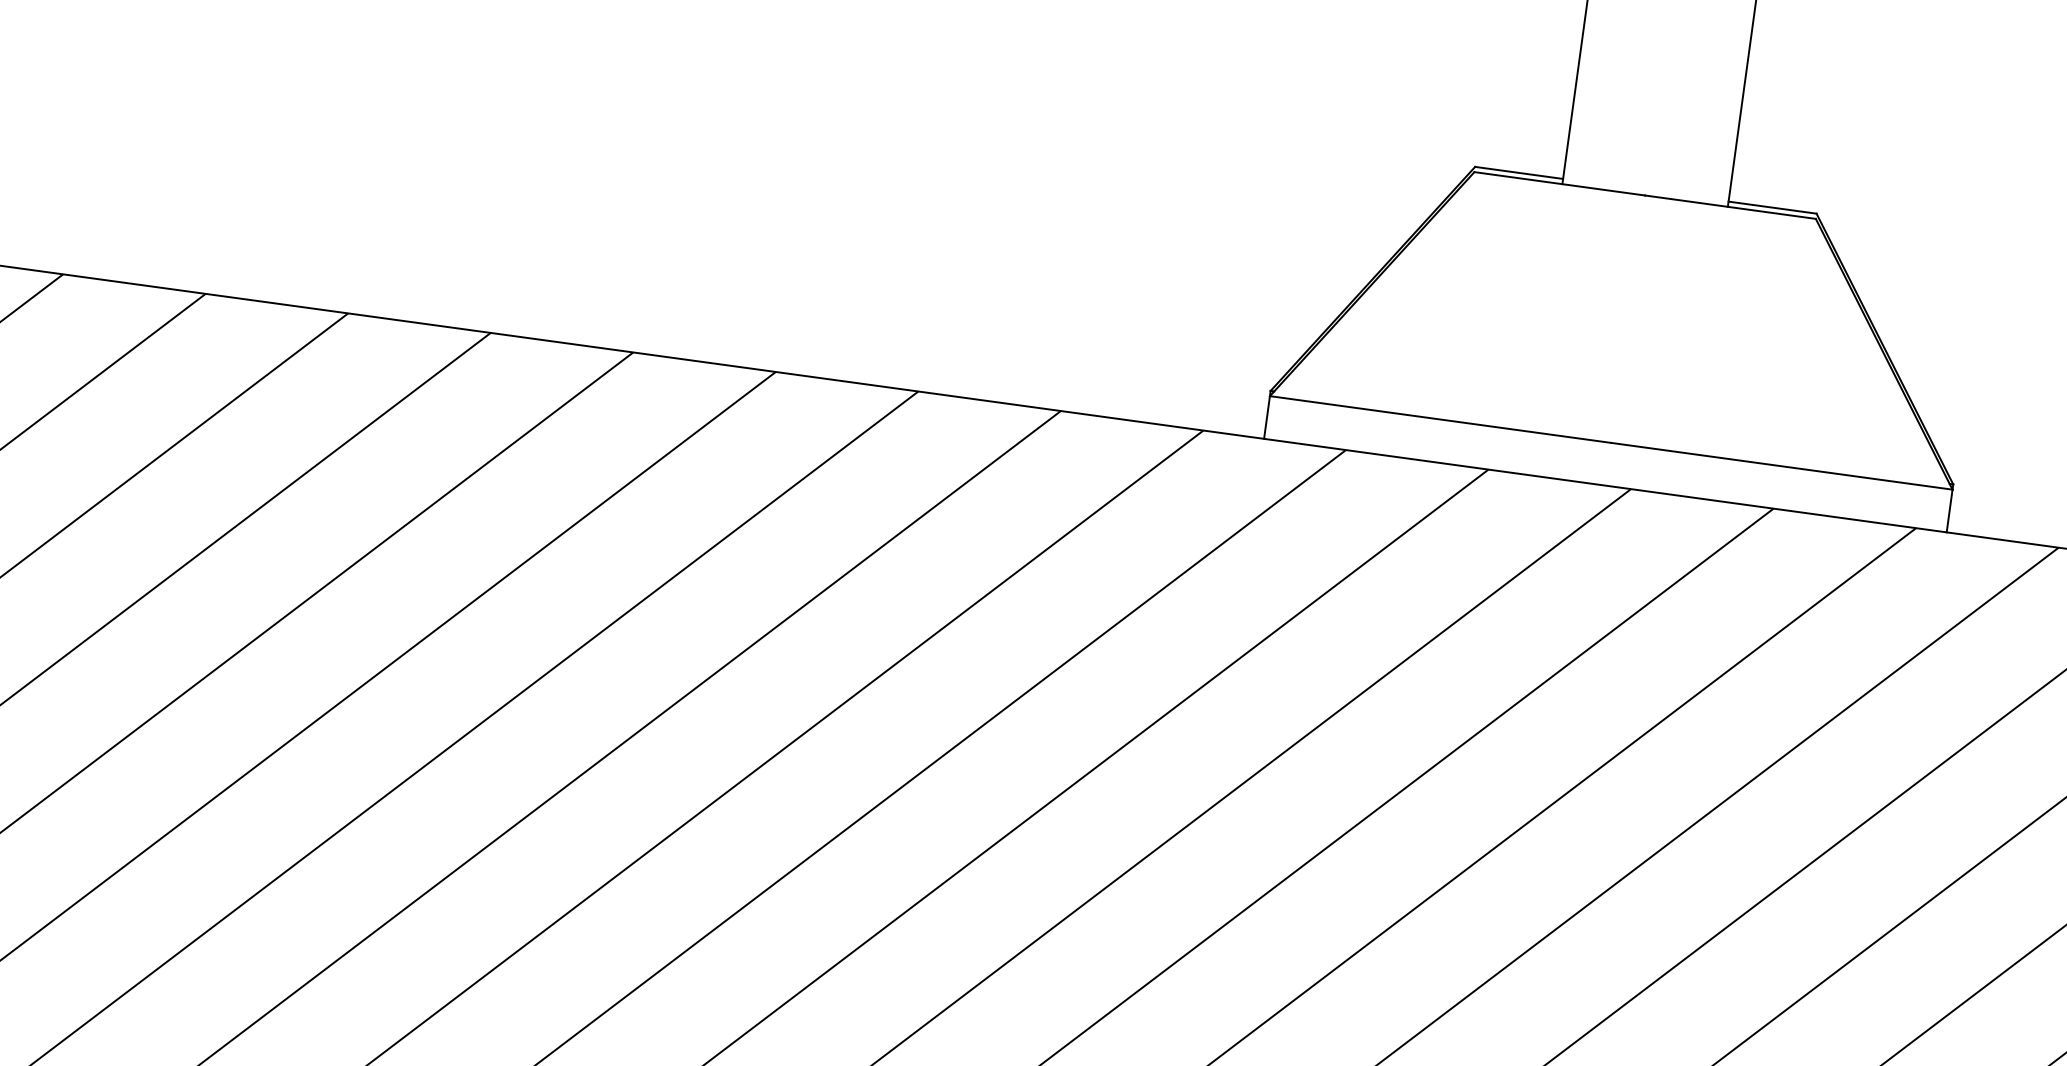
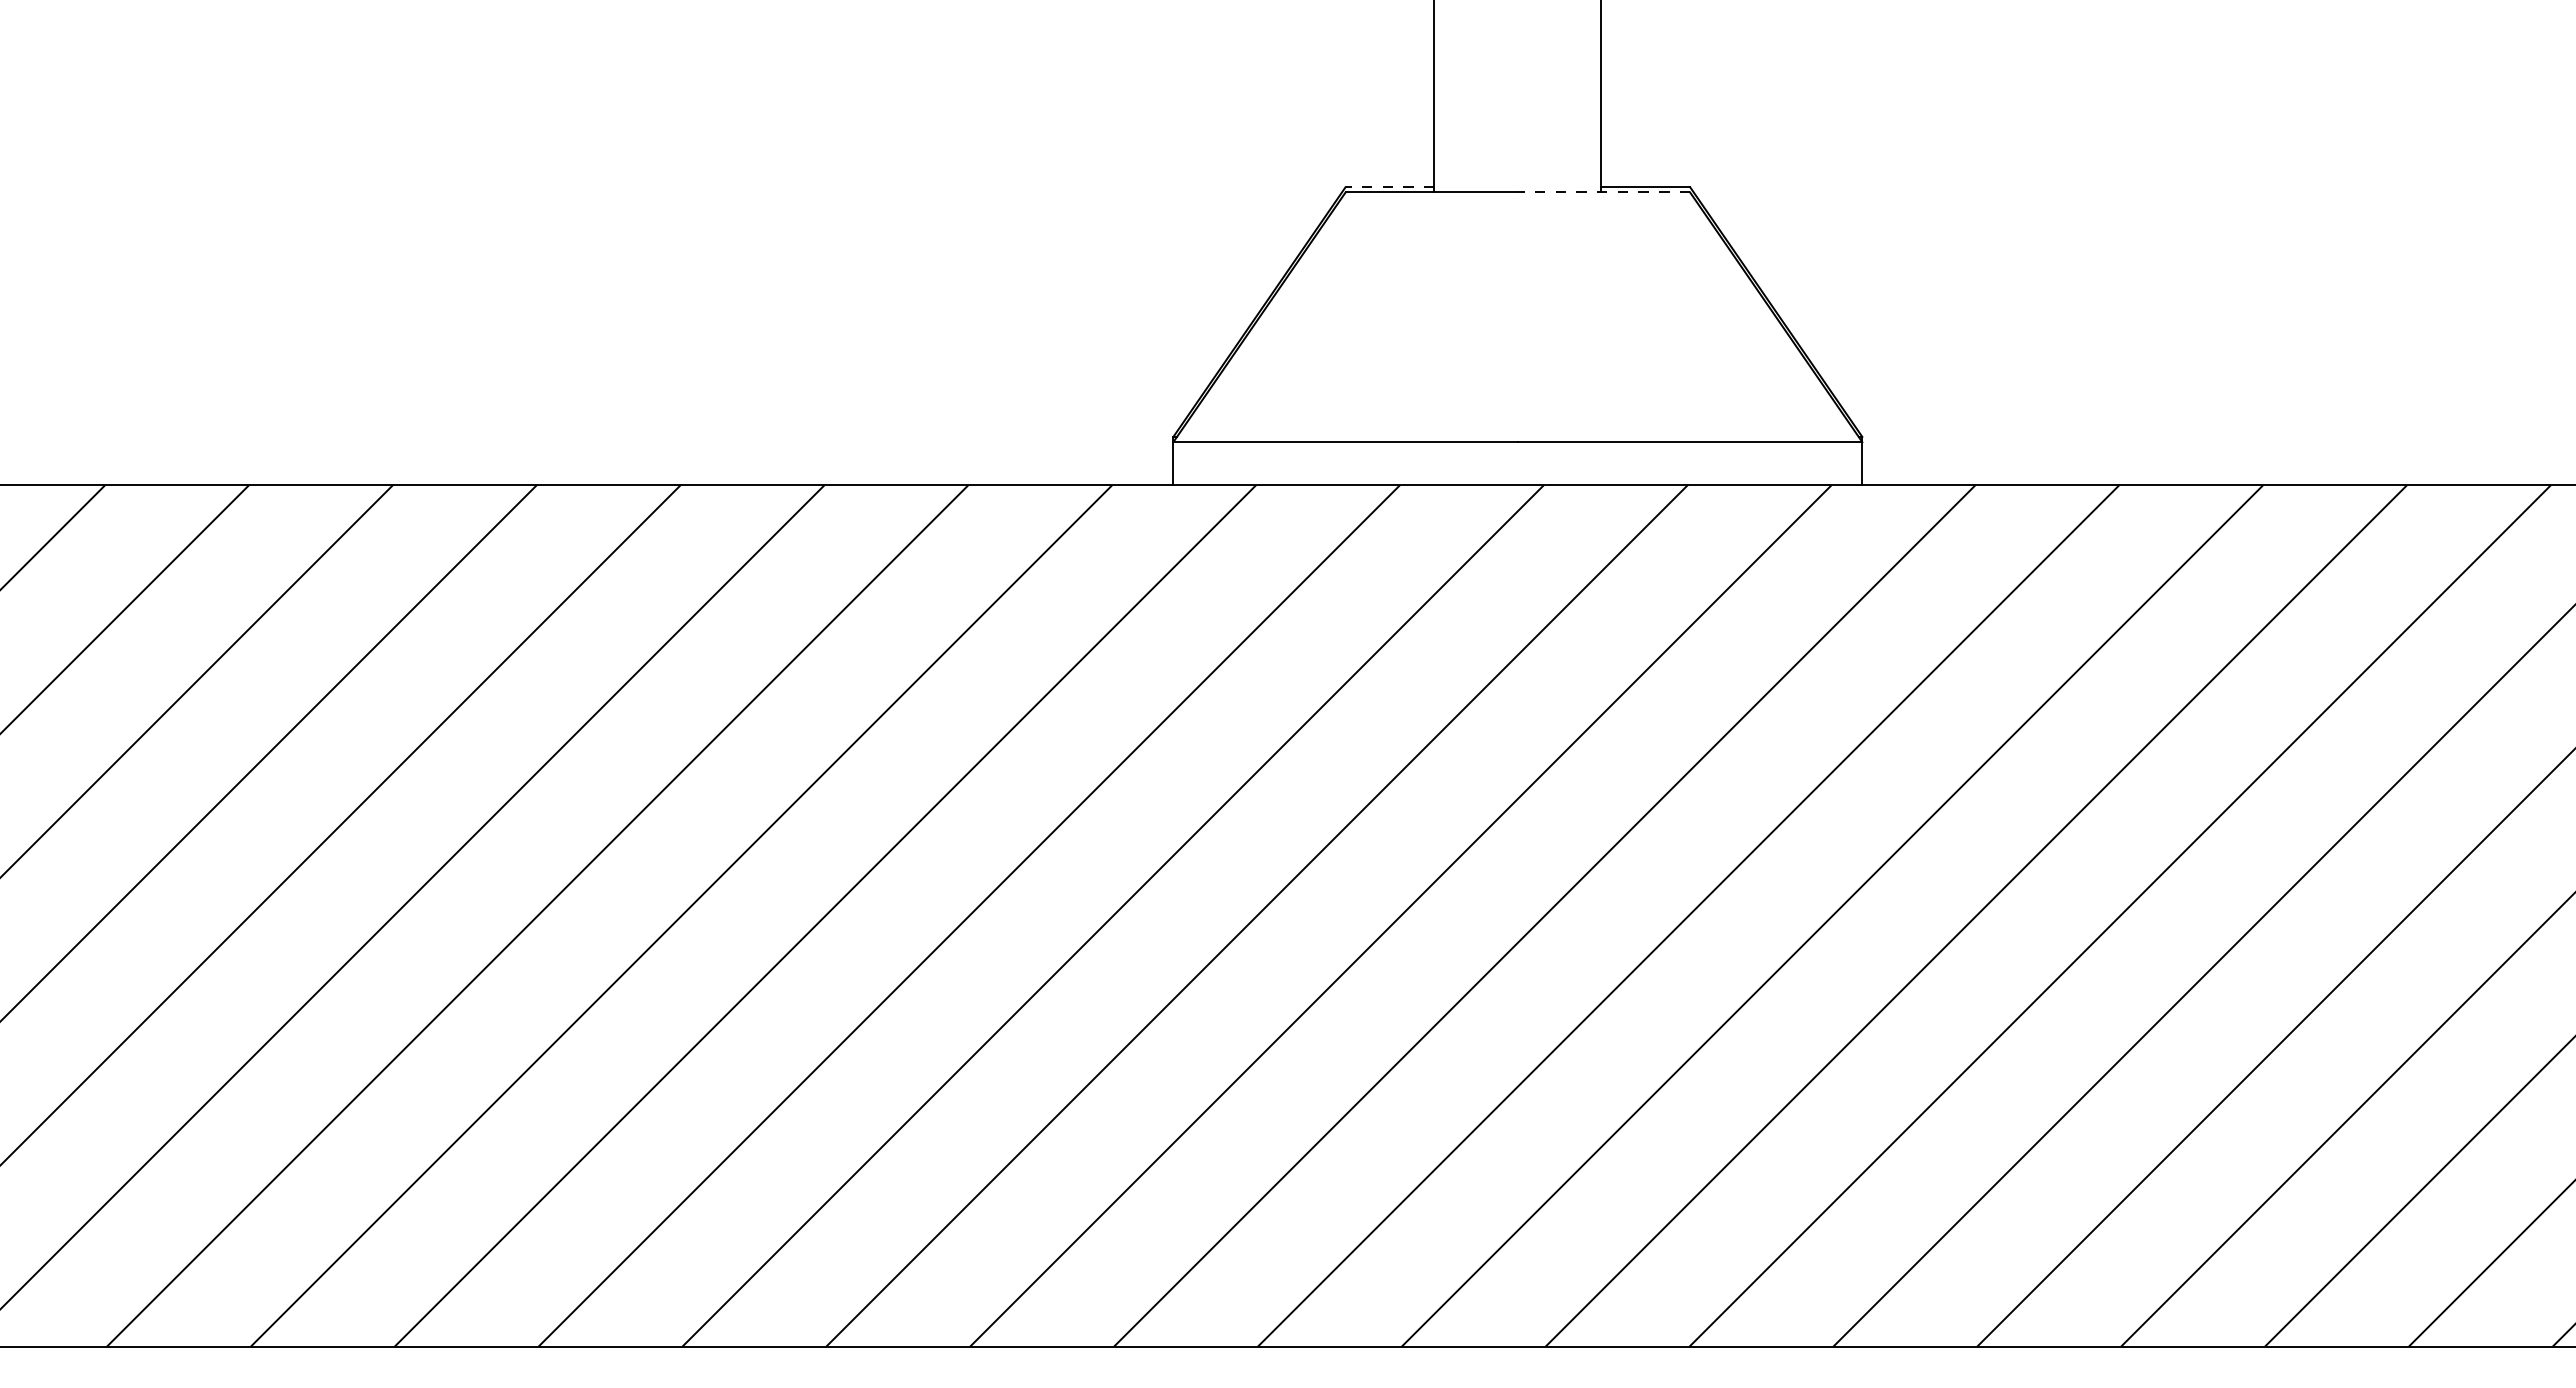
line: (1518, 173) -> (1389, 187), solid -> dashed
line: (1729, 207) -> (1603, 192), solid -> dashed

